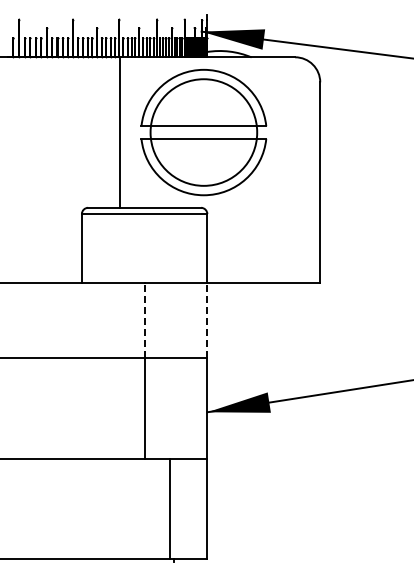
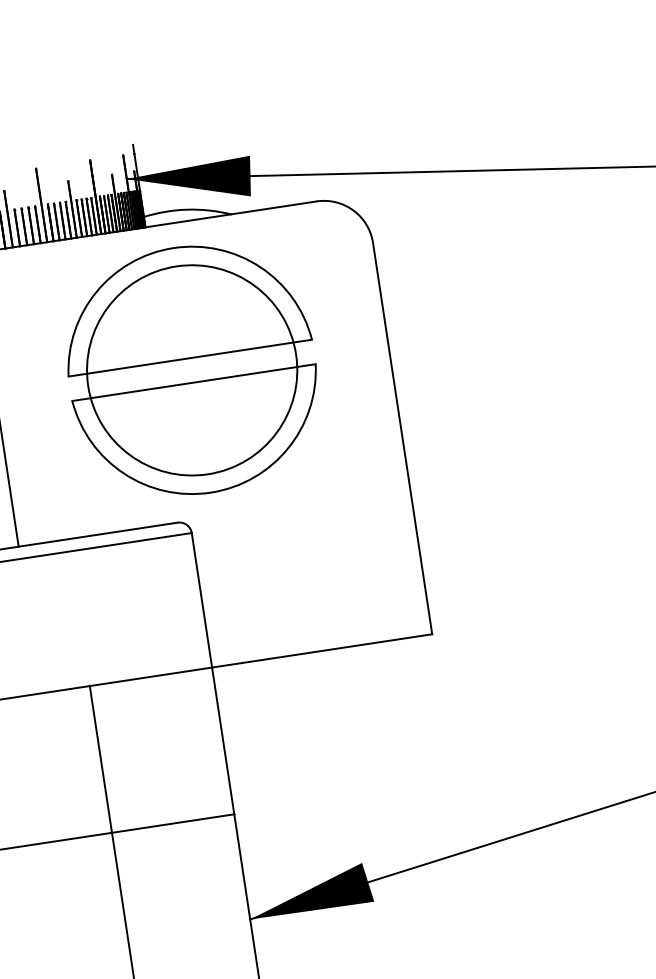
part: (203, 132) -> (191, 370), moved
line: (144, 320) -> (100, 759), dashed -> solid
line: (207, 320) -> (223, 740), dashed -> solid

